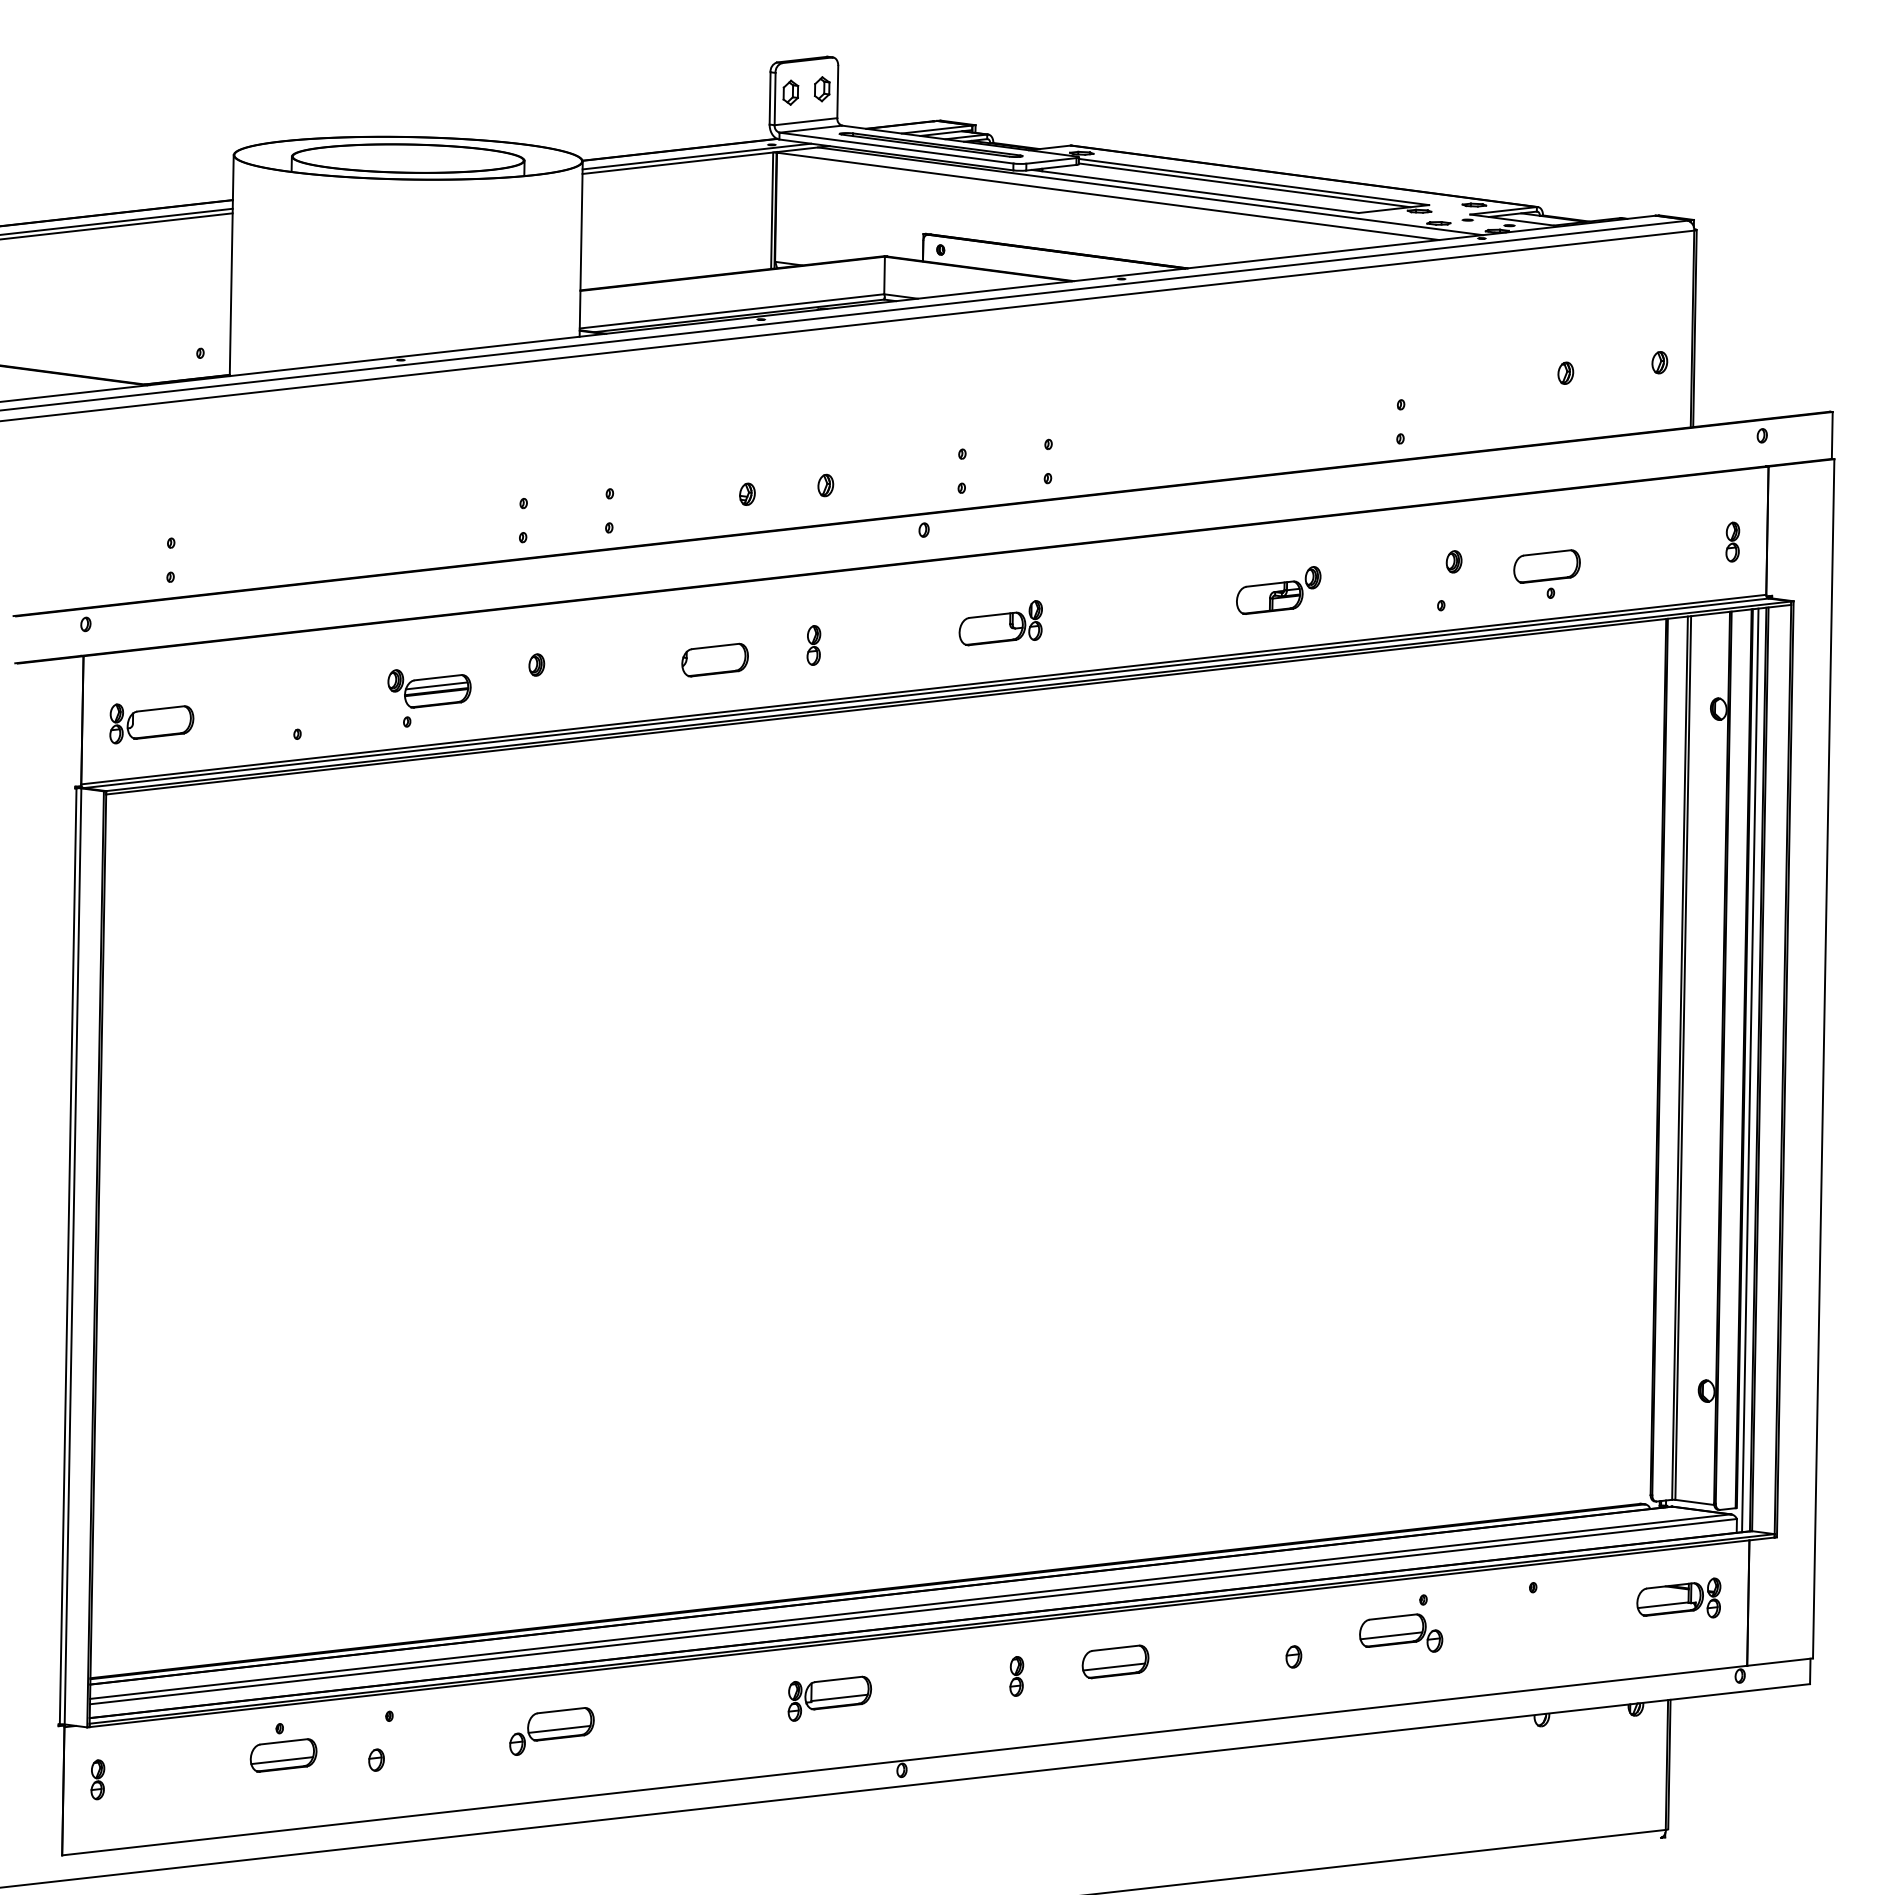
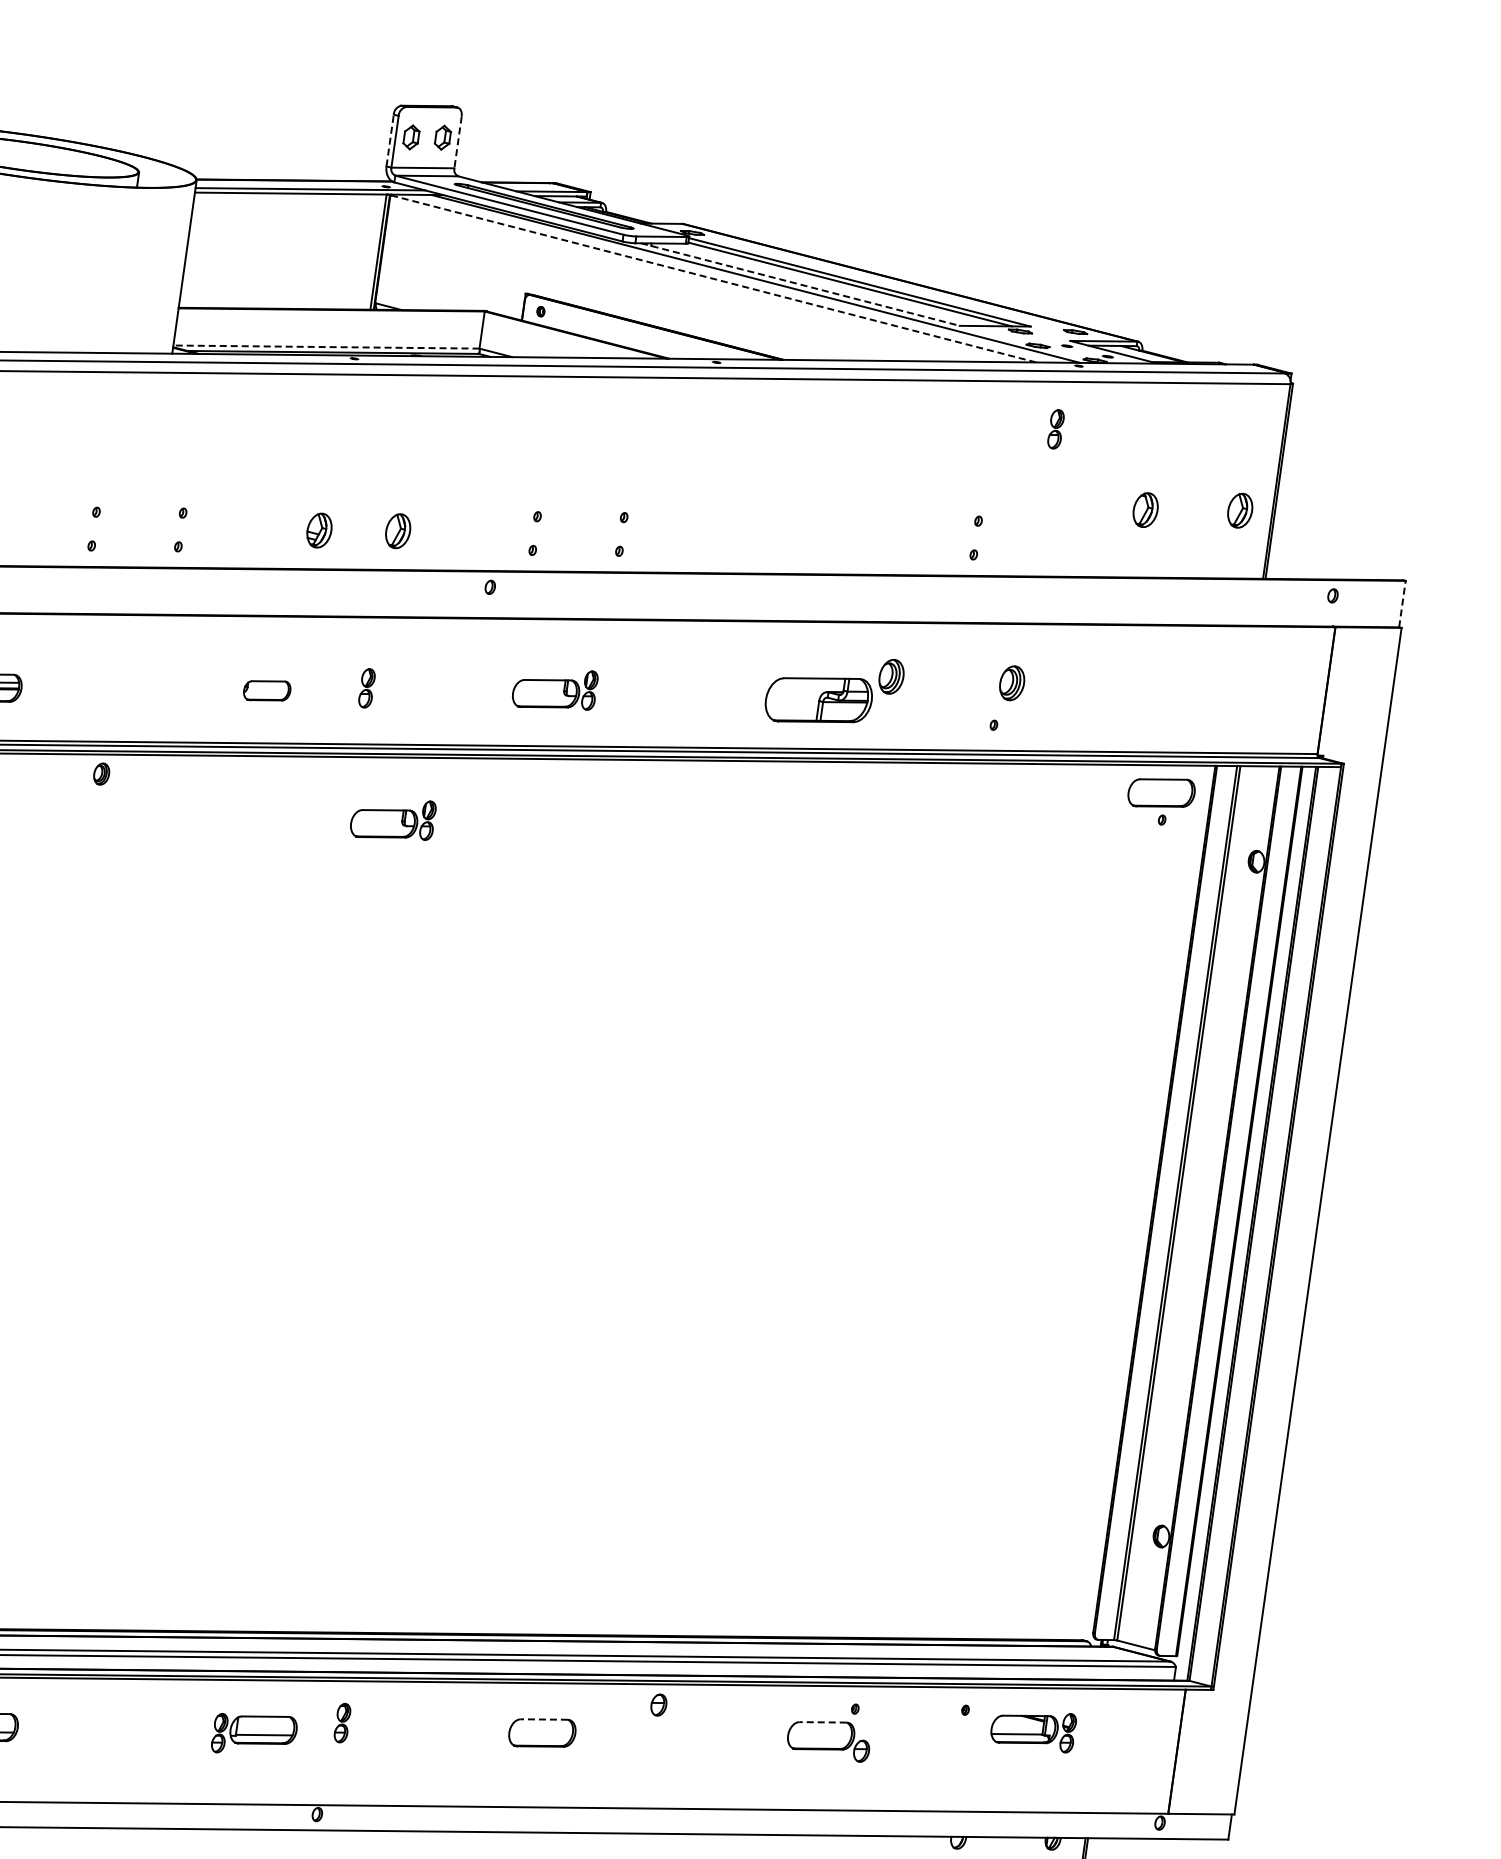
line: (837, 92) -> (457, 142), solid -> dashed
line: (770, 97) -> (390, 139), solid -> dashed
line: (1195, 191) -> (800, 284), solid -> dashed
line: (1108, 196) -> (713, 278), solid -> dashed
line: (731, 311) -> (325, 347), solid -> dashed
part: (1659, 362) -> (1239, 510), size x1.6
part: (1565, 372) -> (1145, 509), size x1.6
line: (1832, 434) -> (1402, 603), solid -> dashed
part: (825, 485) -> (397, 531), size x1.6
part: (747, 493) -> (319, 529), size x1.6
part: (1732, 541) -> (1055, 428), moved
part: (1453, 561) -> (1011, 682), size x1.6
part: (1546, 573) -> (1160, 799), moved
part: (1278, 590) -> (834, 690), size x1.6
part: (714, 659) -> (266, 690), size x0.7
part: (536, 664) -> (101, 773), moved
part: (855, 772) -> (392, 819), added
line: (1750, 1070) -> (1244, 1223), removed
part: (1678, 1597) -> (1033, 1728), moved
line: (1393, 1617) -> (823, 1722), solid -> dashed
line: (1391, 1635) -> (819, 1740), removed
line: (1115, 1648) -> (543, 1719), solid -> dashed
part: (1293, 1656) -> (658, 1704), moved
line: (1114, 1666) -> (540, 1737), removed
part: (1016, 1676) -> (342, 1723), moved

